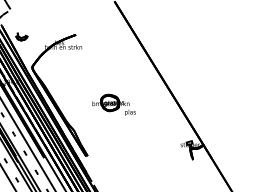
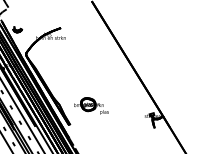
part: (114, 104) -> (91, 105), moved

